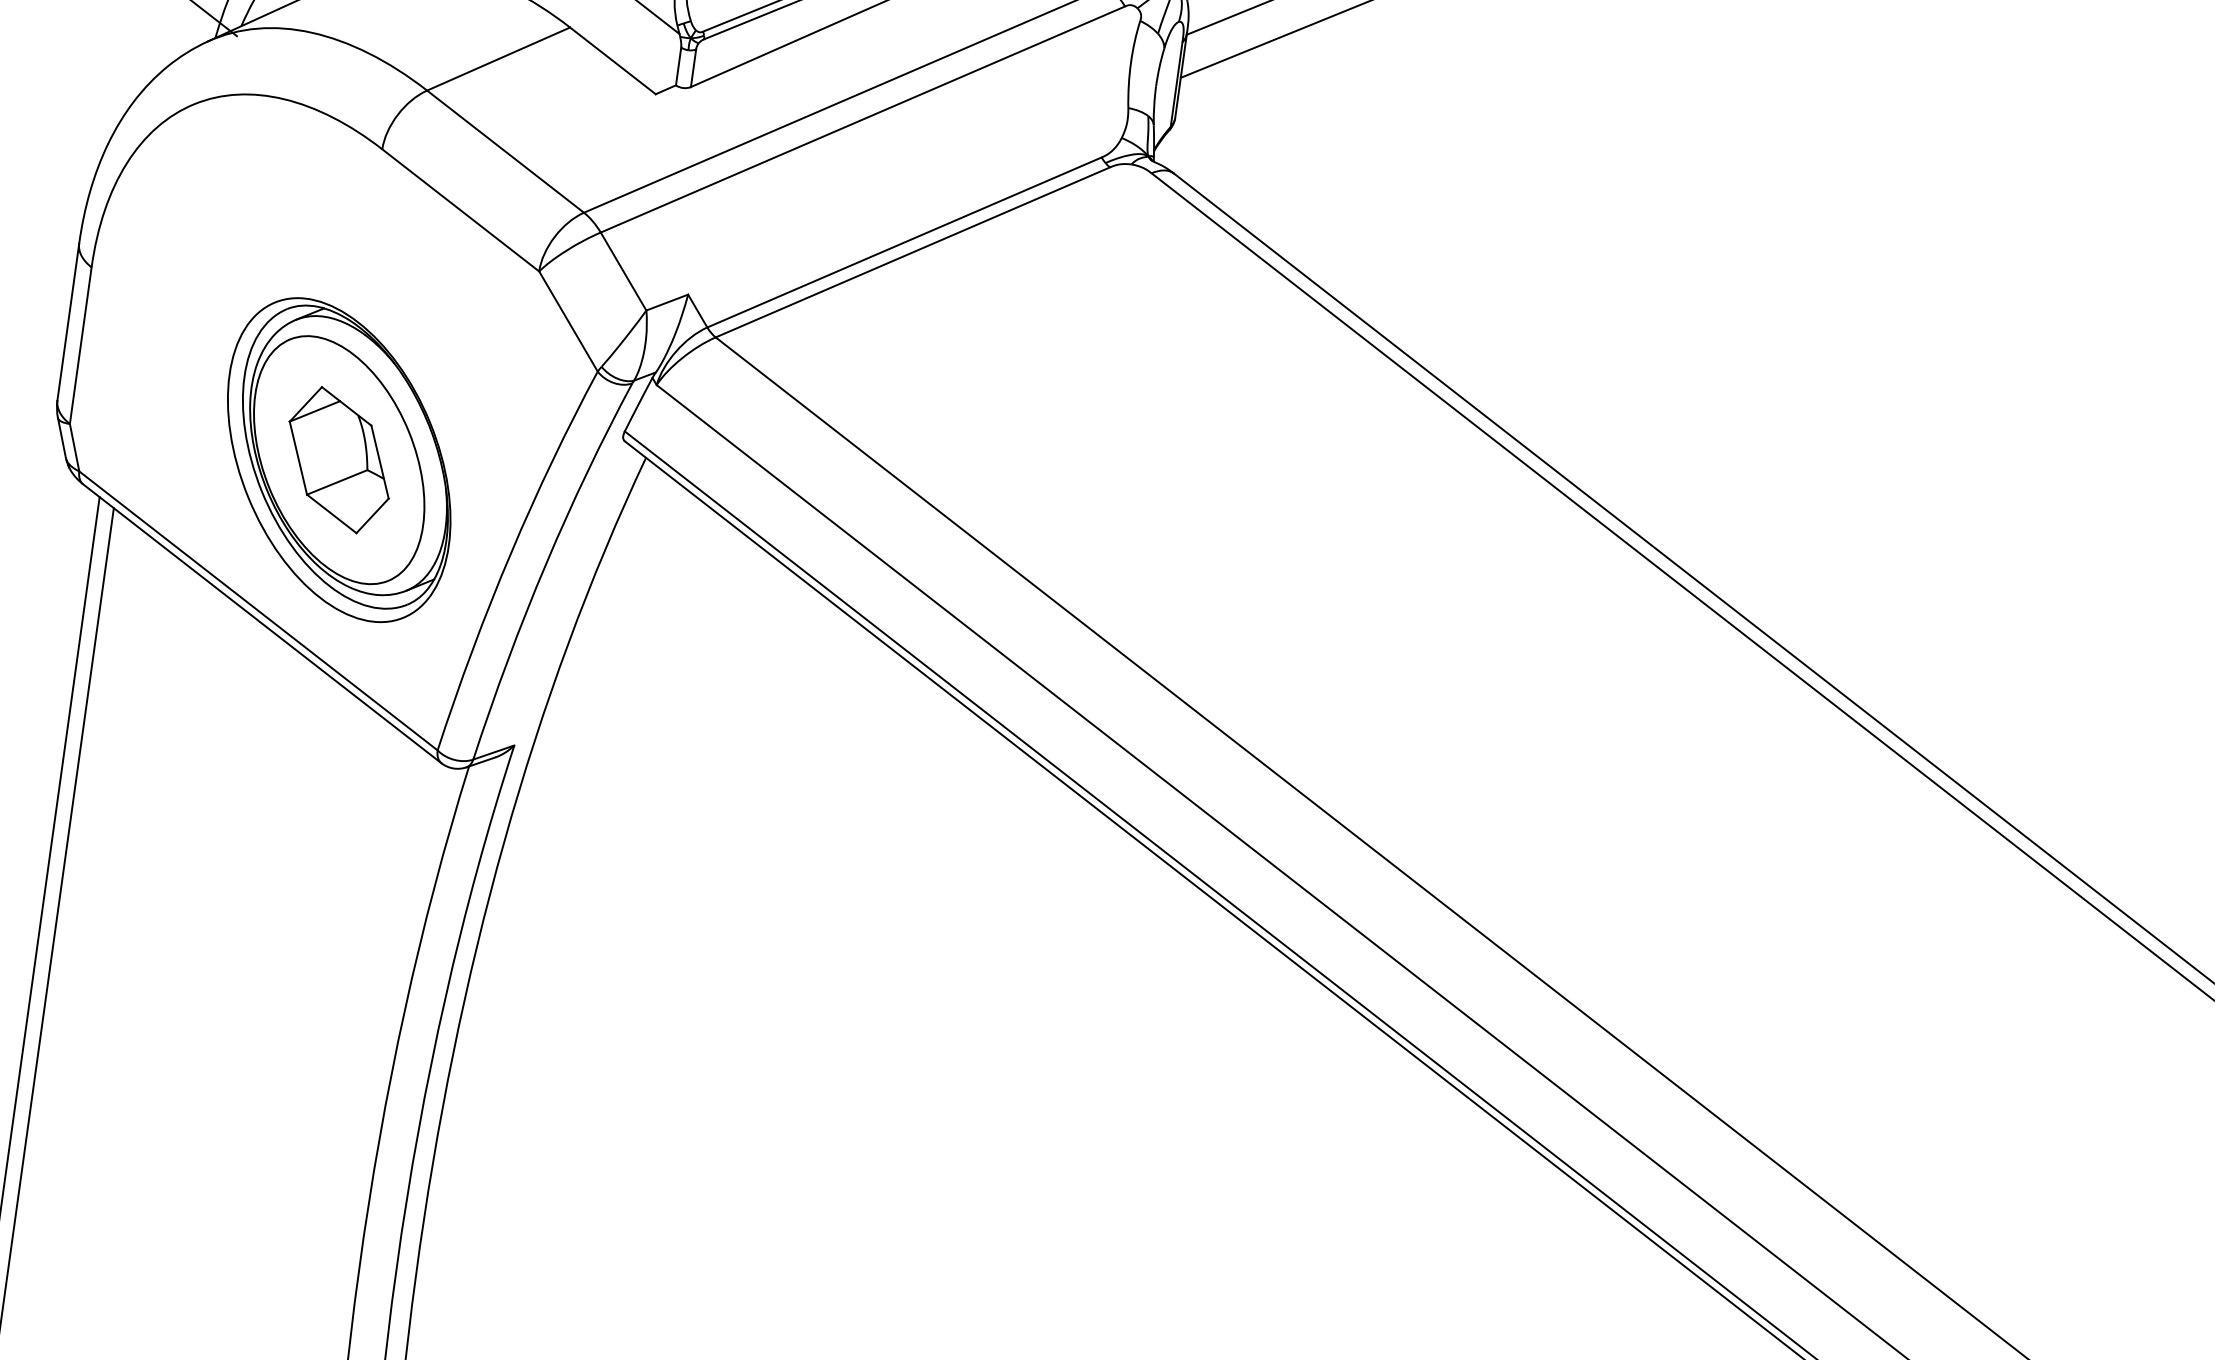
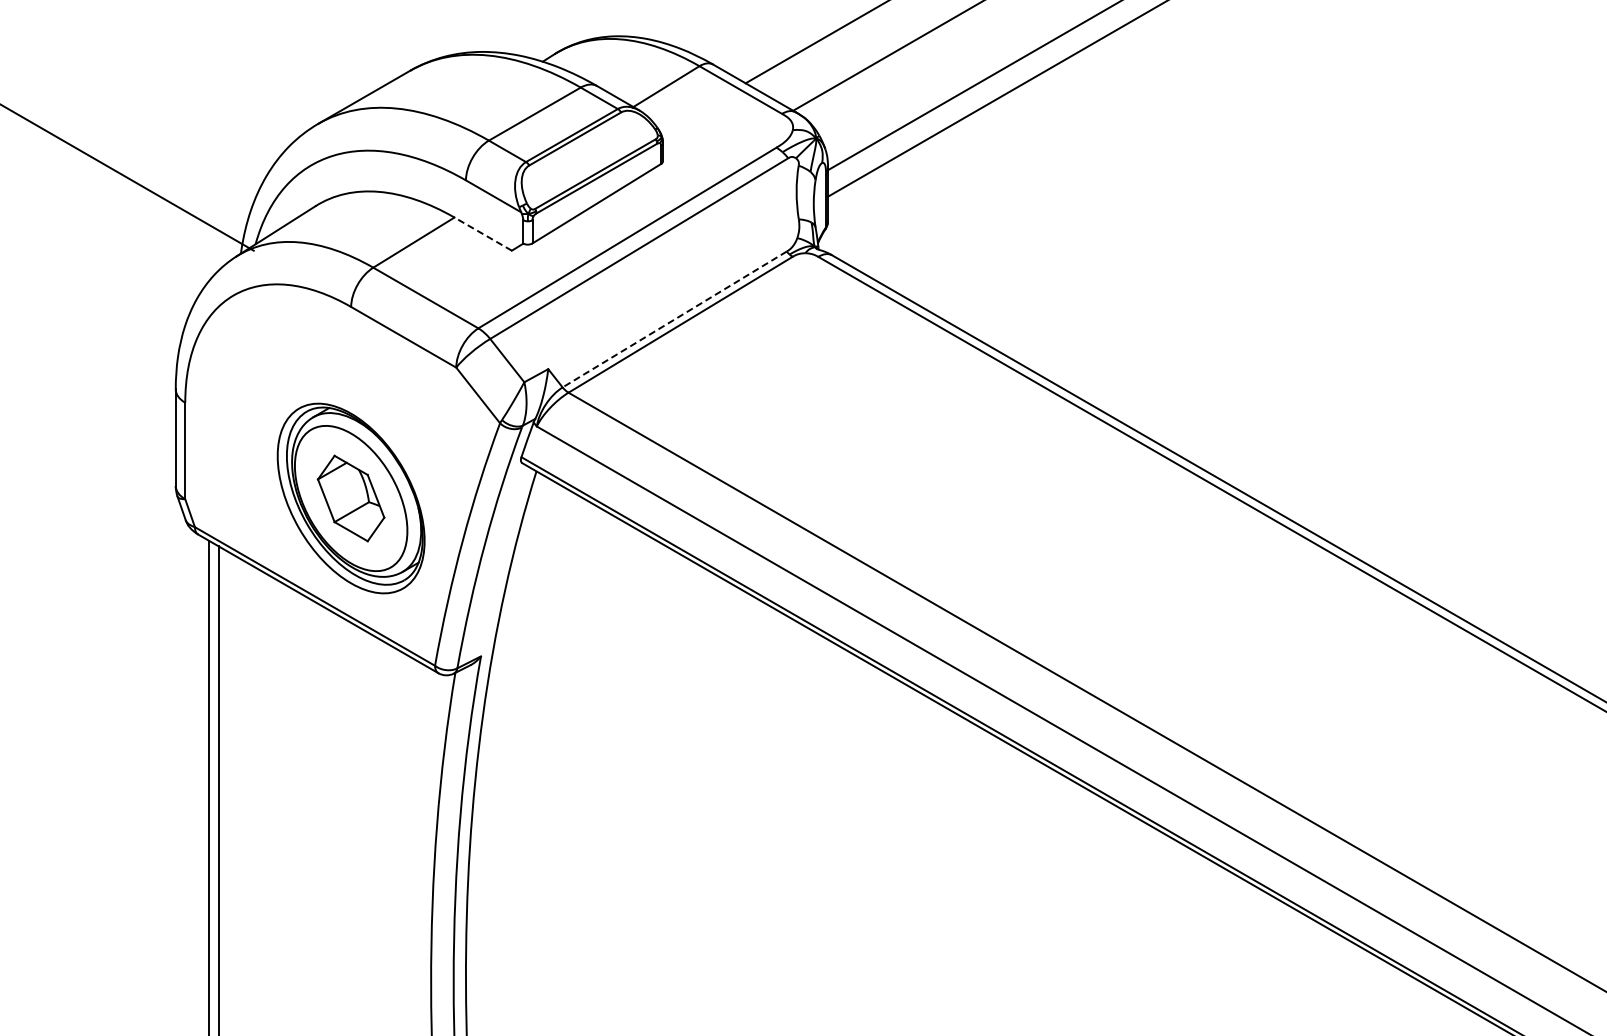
line: (611, 59) -> (482, 233), solid -> dashed
line: (904, 242) -> (674, 319), solid -> dashed

